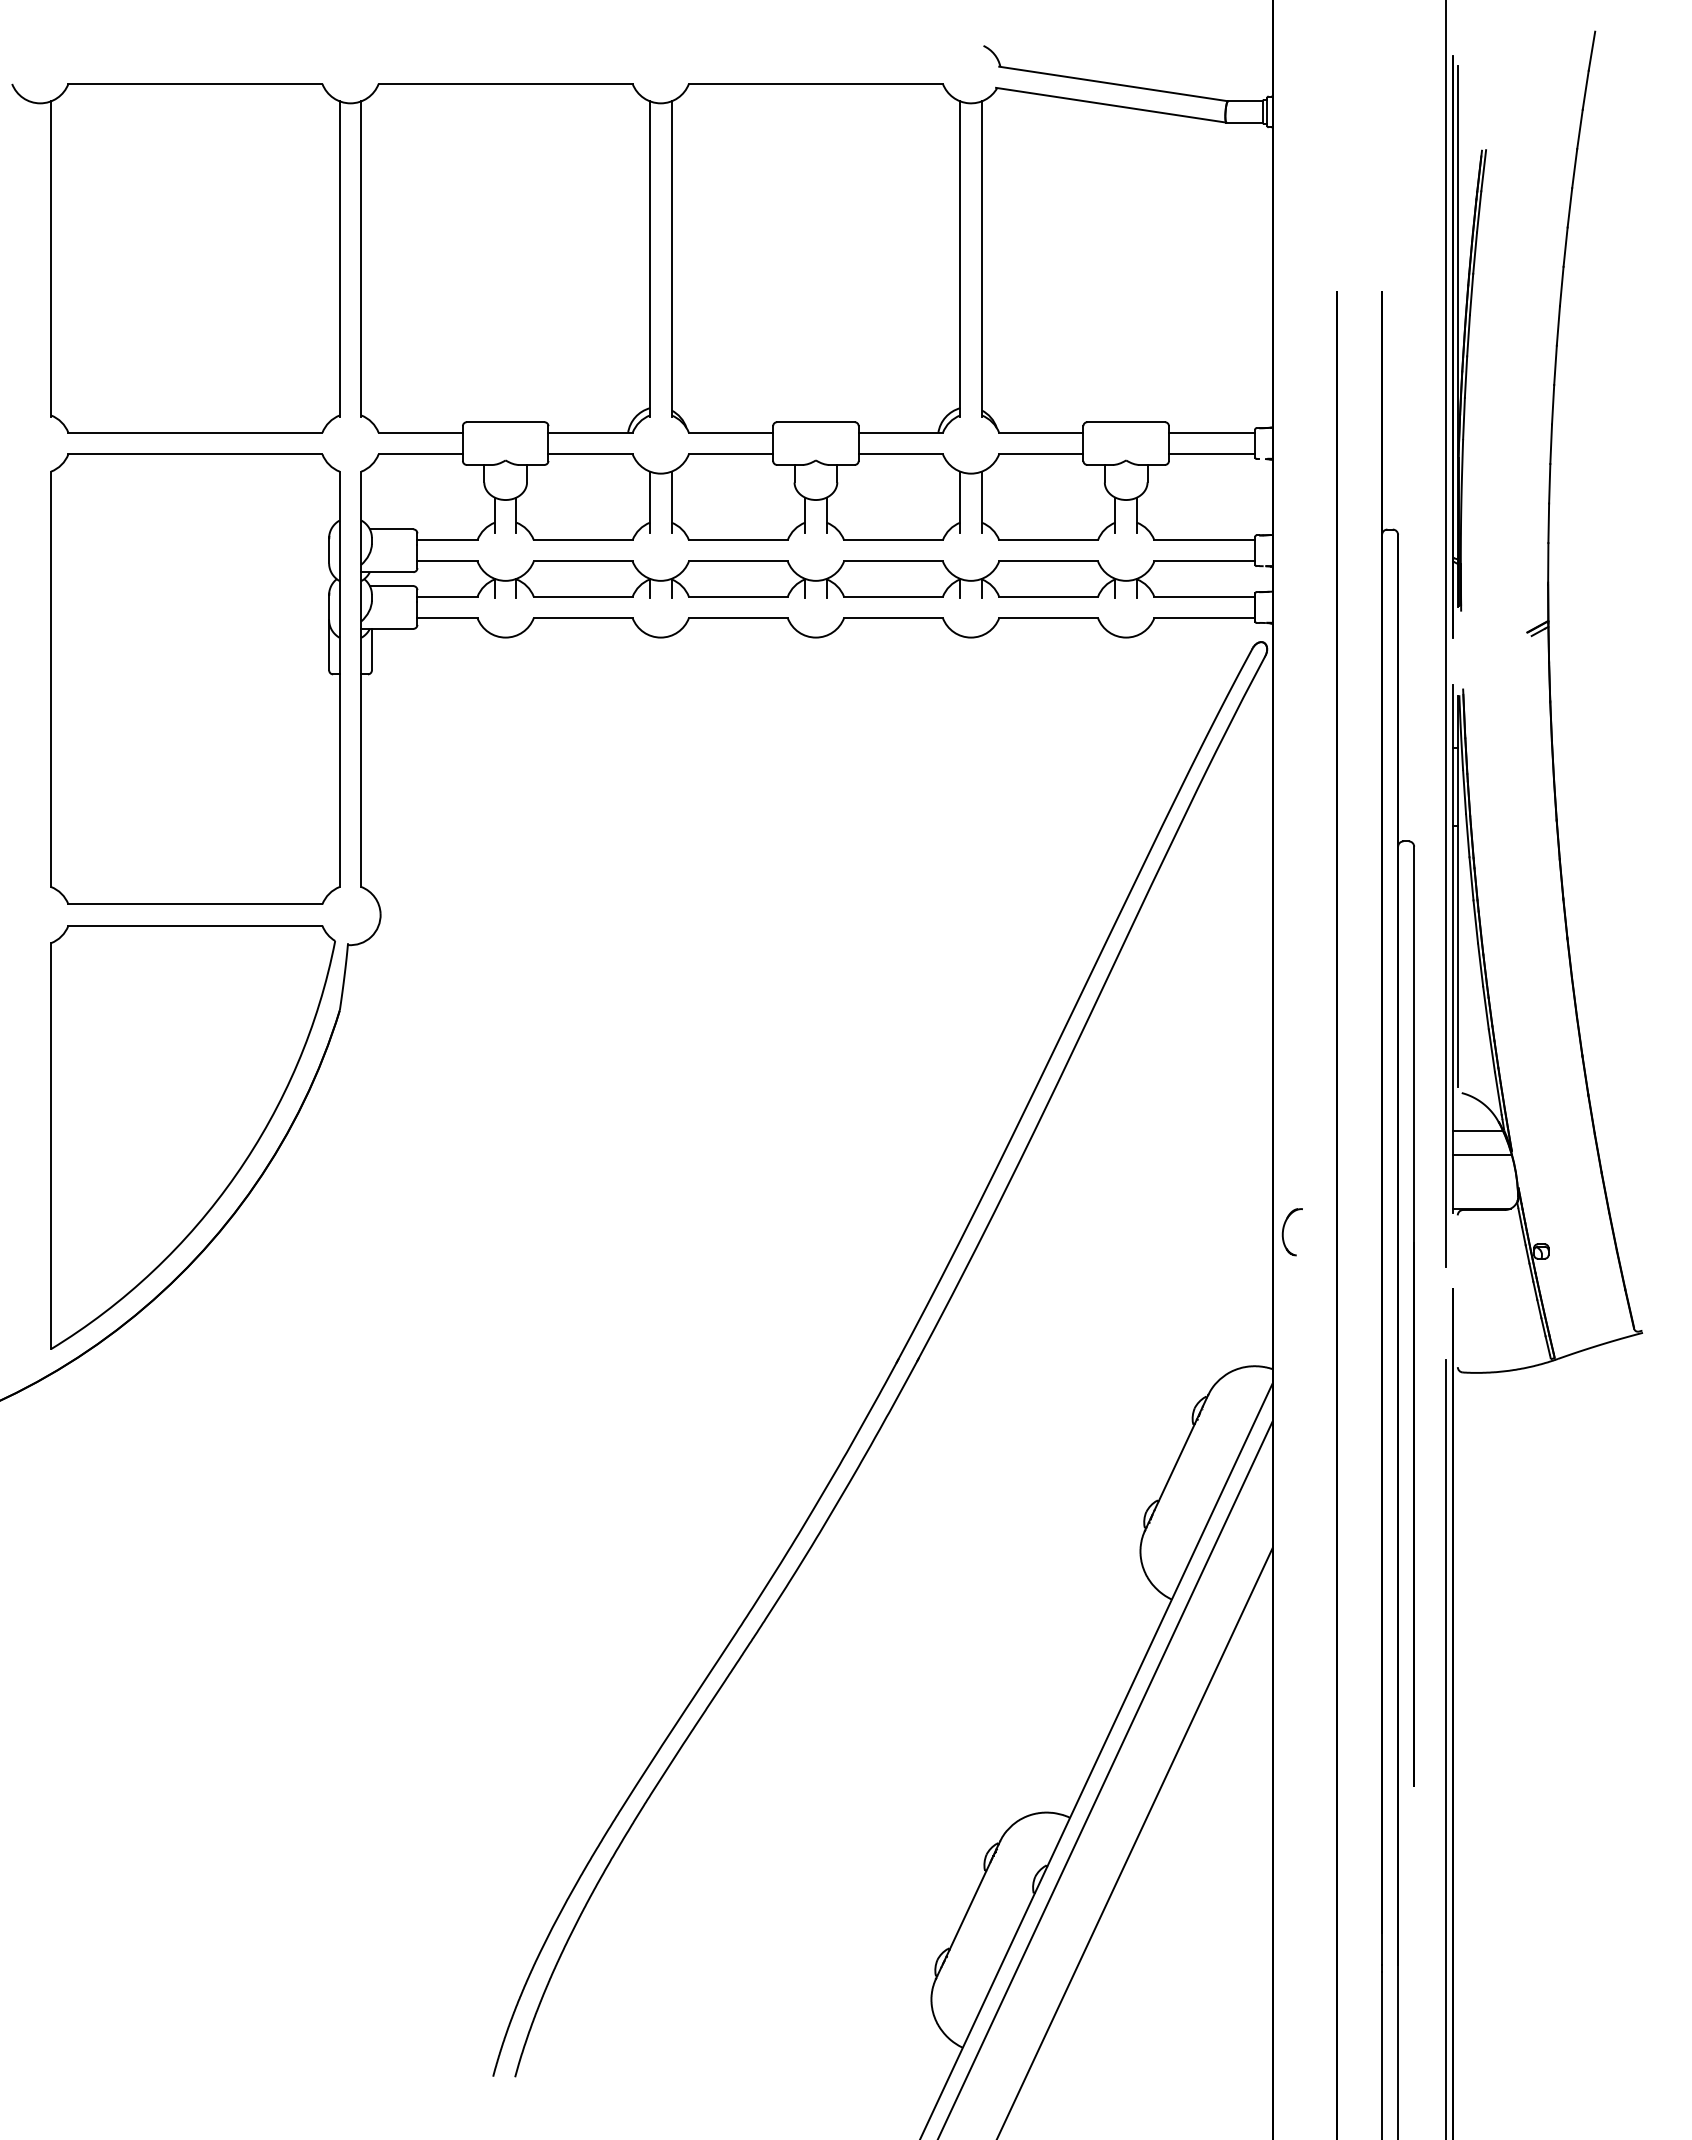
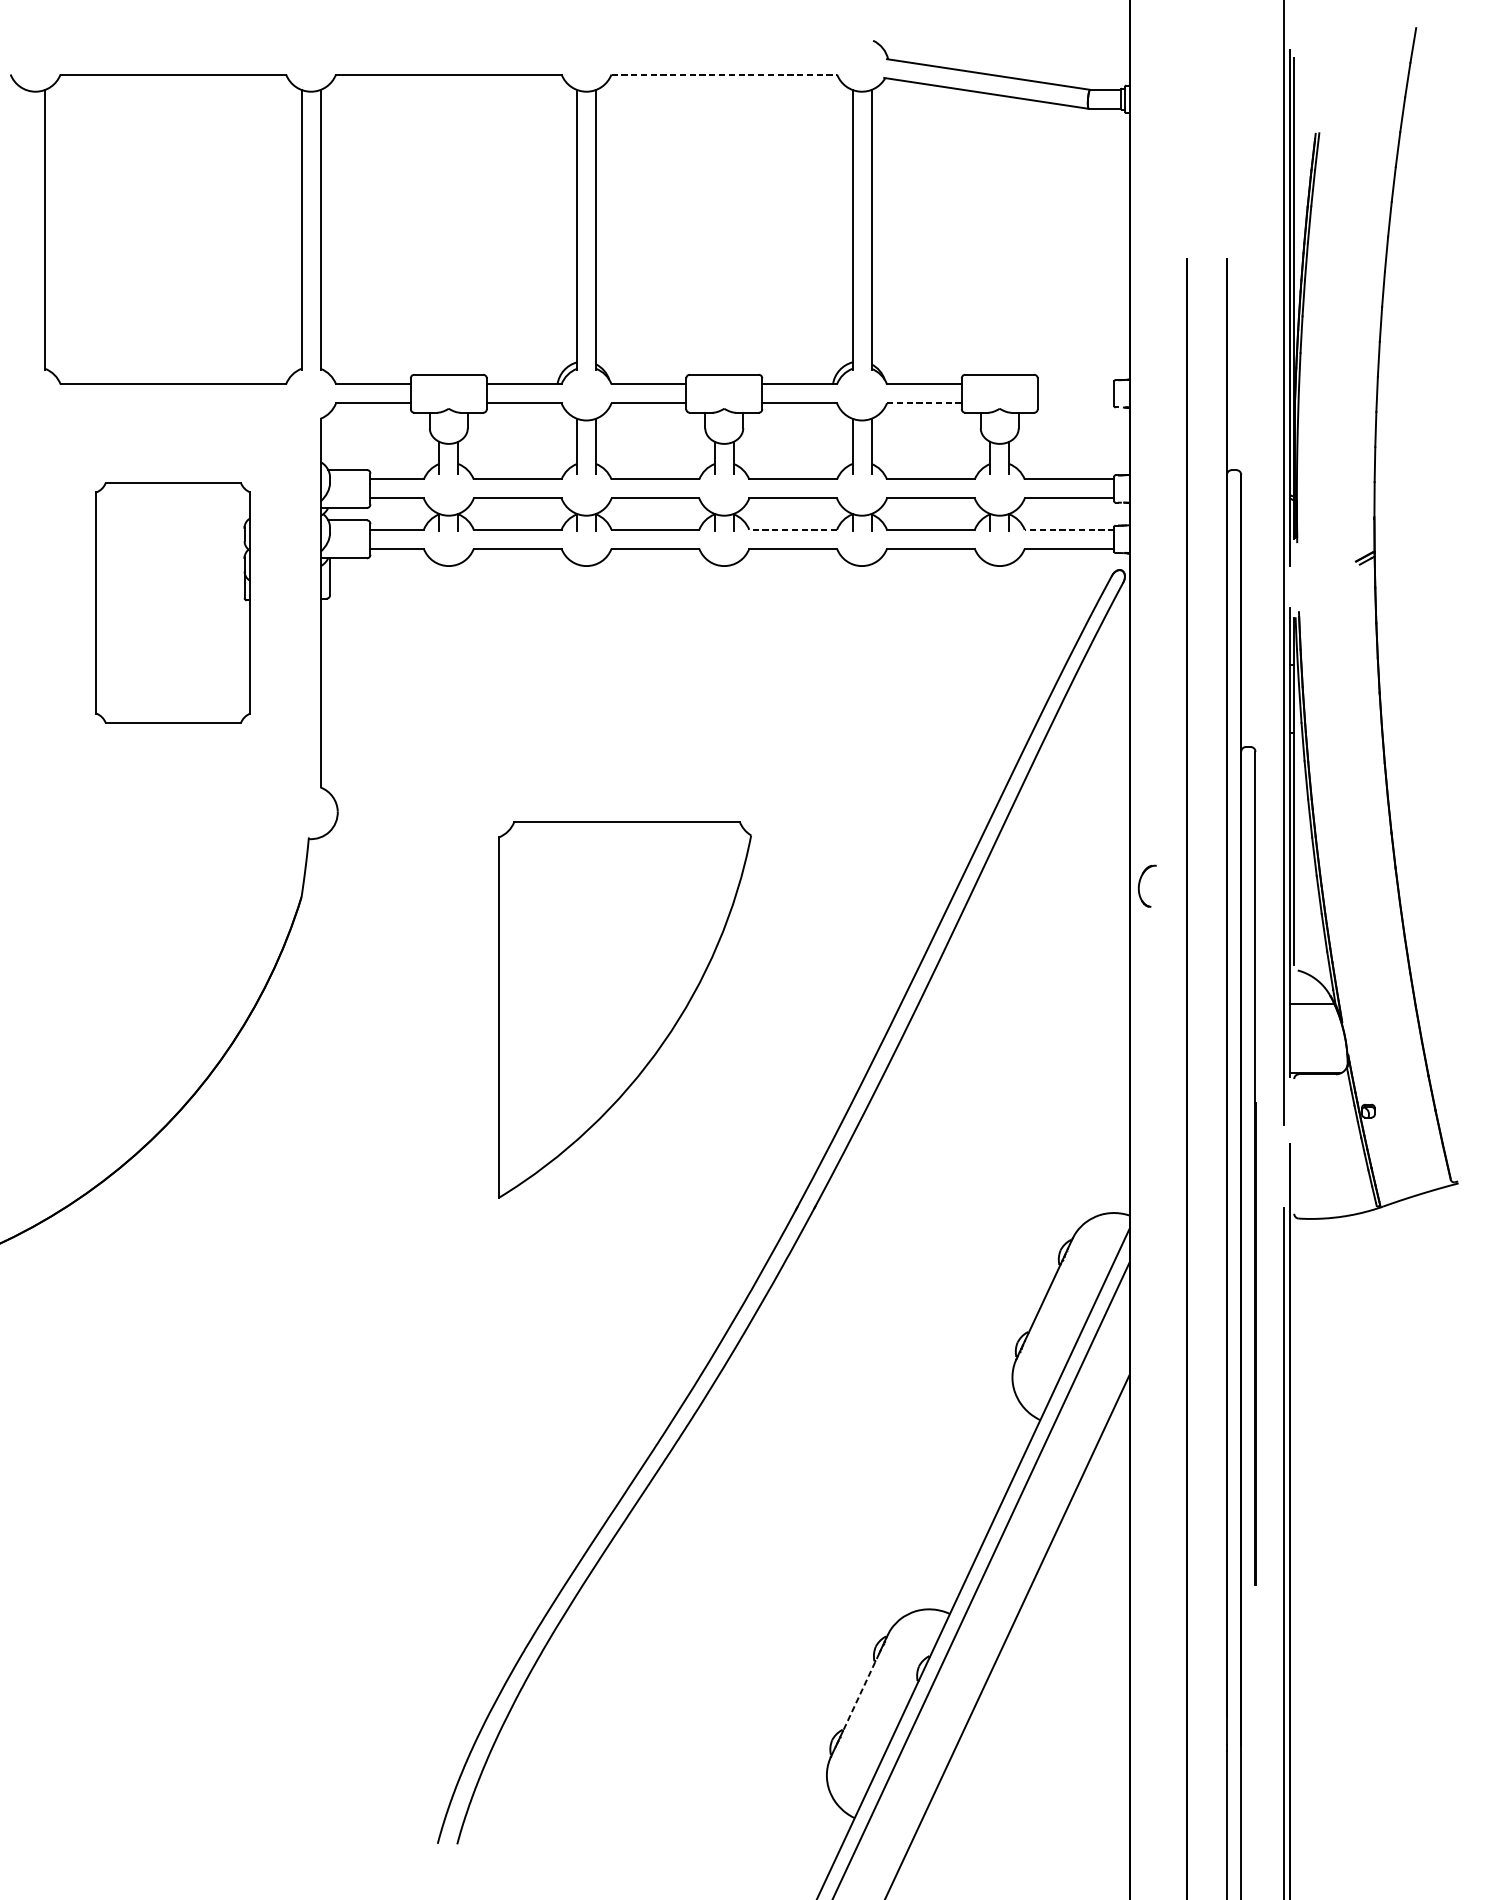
line: (816, 83) -> (724, 74), solid -> dashed
line: (1211, 432) -> (1075, 383), removed
line: (1041, 454) -> (924, 403), solid -> dashed
line: (1211, 454) -> (1075, 403), removed
line: (892, 596) -> (792, 529), solid -> dashed
line: (1204, 596) -> (1069, 529), solid -> dashed
part: (195, 678) -> (173, 602), size x0.6
part: (192, 1137) -> (624, 1009), moved
line: (1481, 1154) -> (1315, 1025), removed
part: (1284, 1229) -> (1140, 883), moved
line: (970, 1906) -> (861, 1692), solid -> dashed

